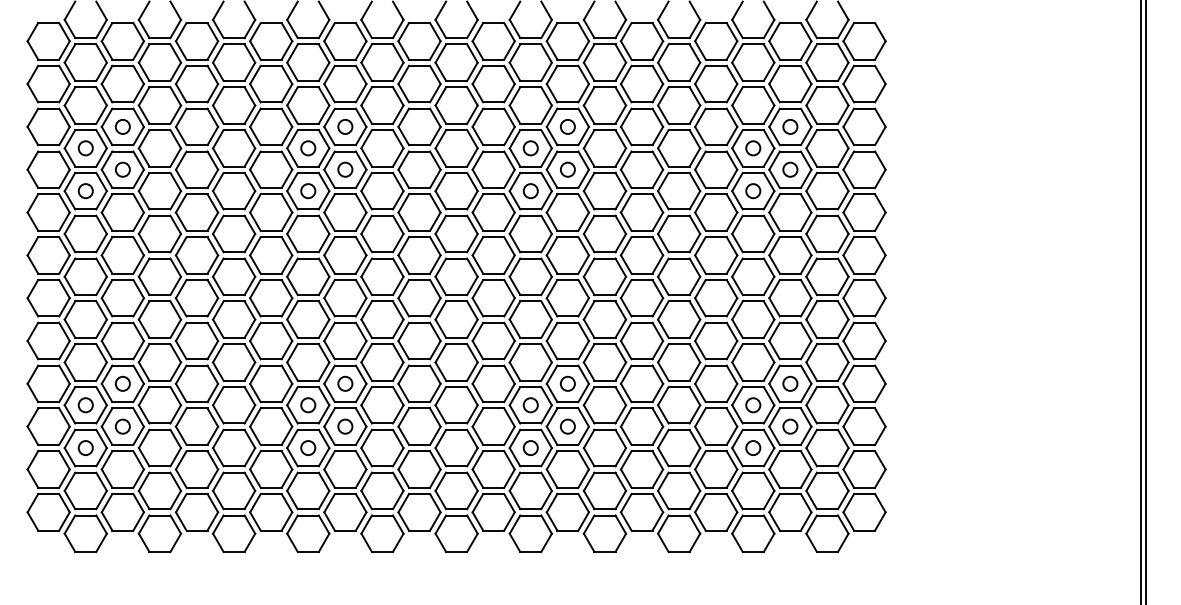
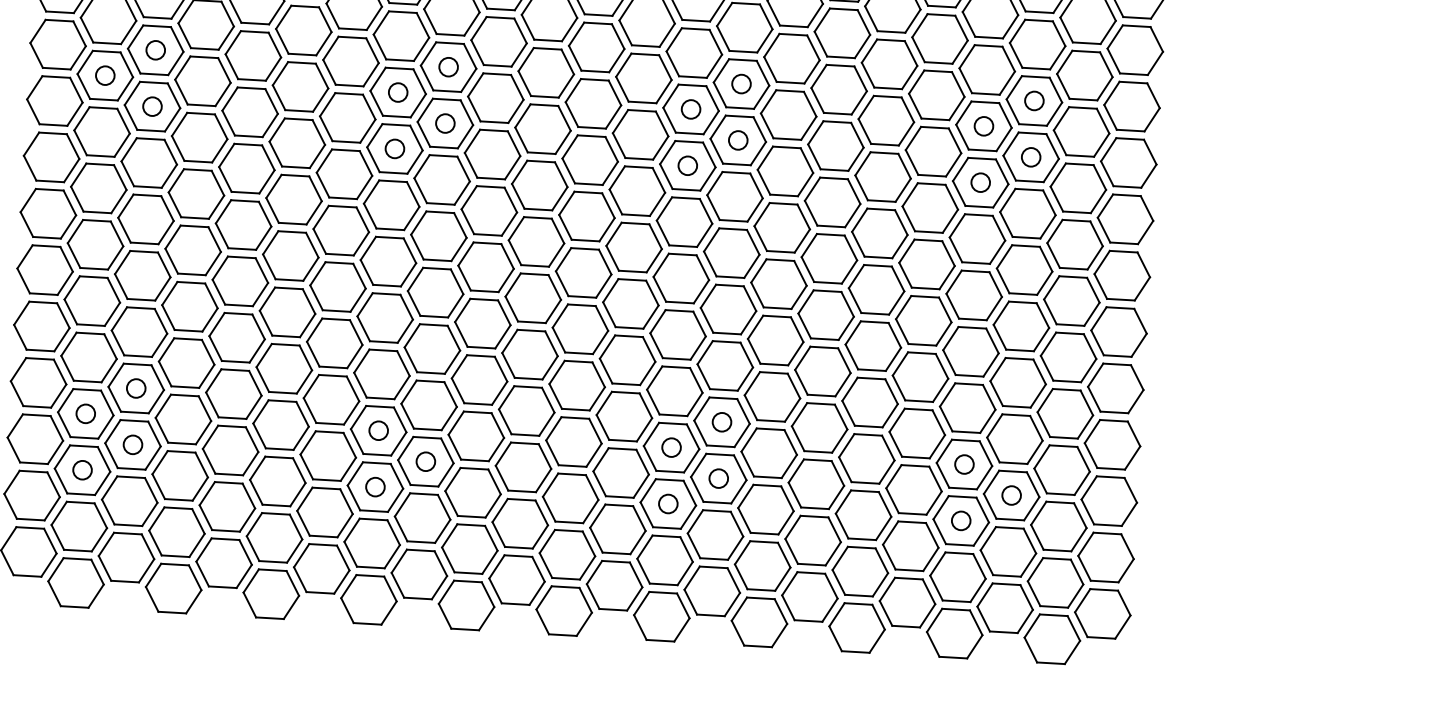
circle: (85, 191) -> (101, 132), removed
circle: (345, 383) -> (429, 404), removed
circle: (790, 383) -> (1015, 438), removed

